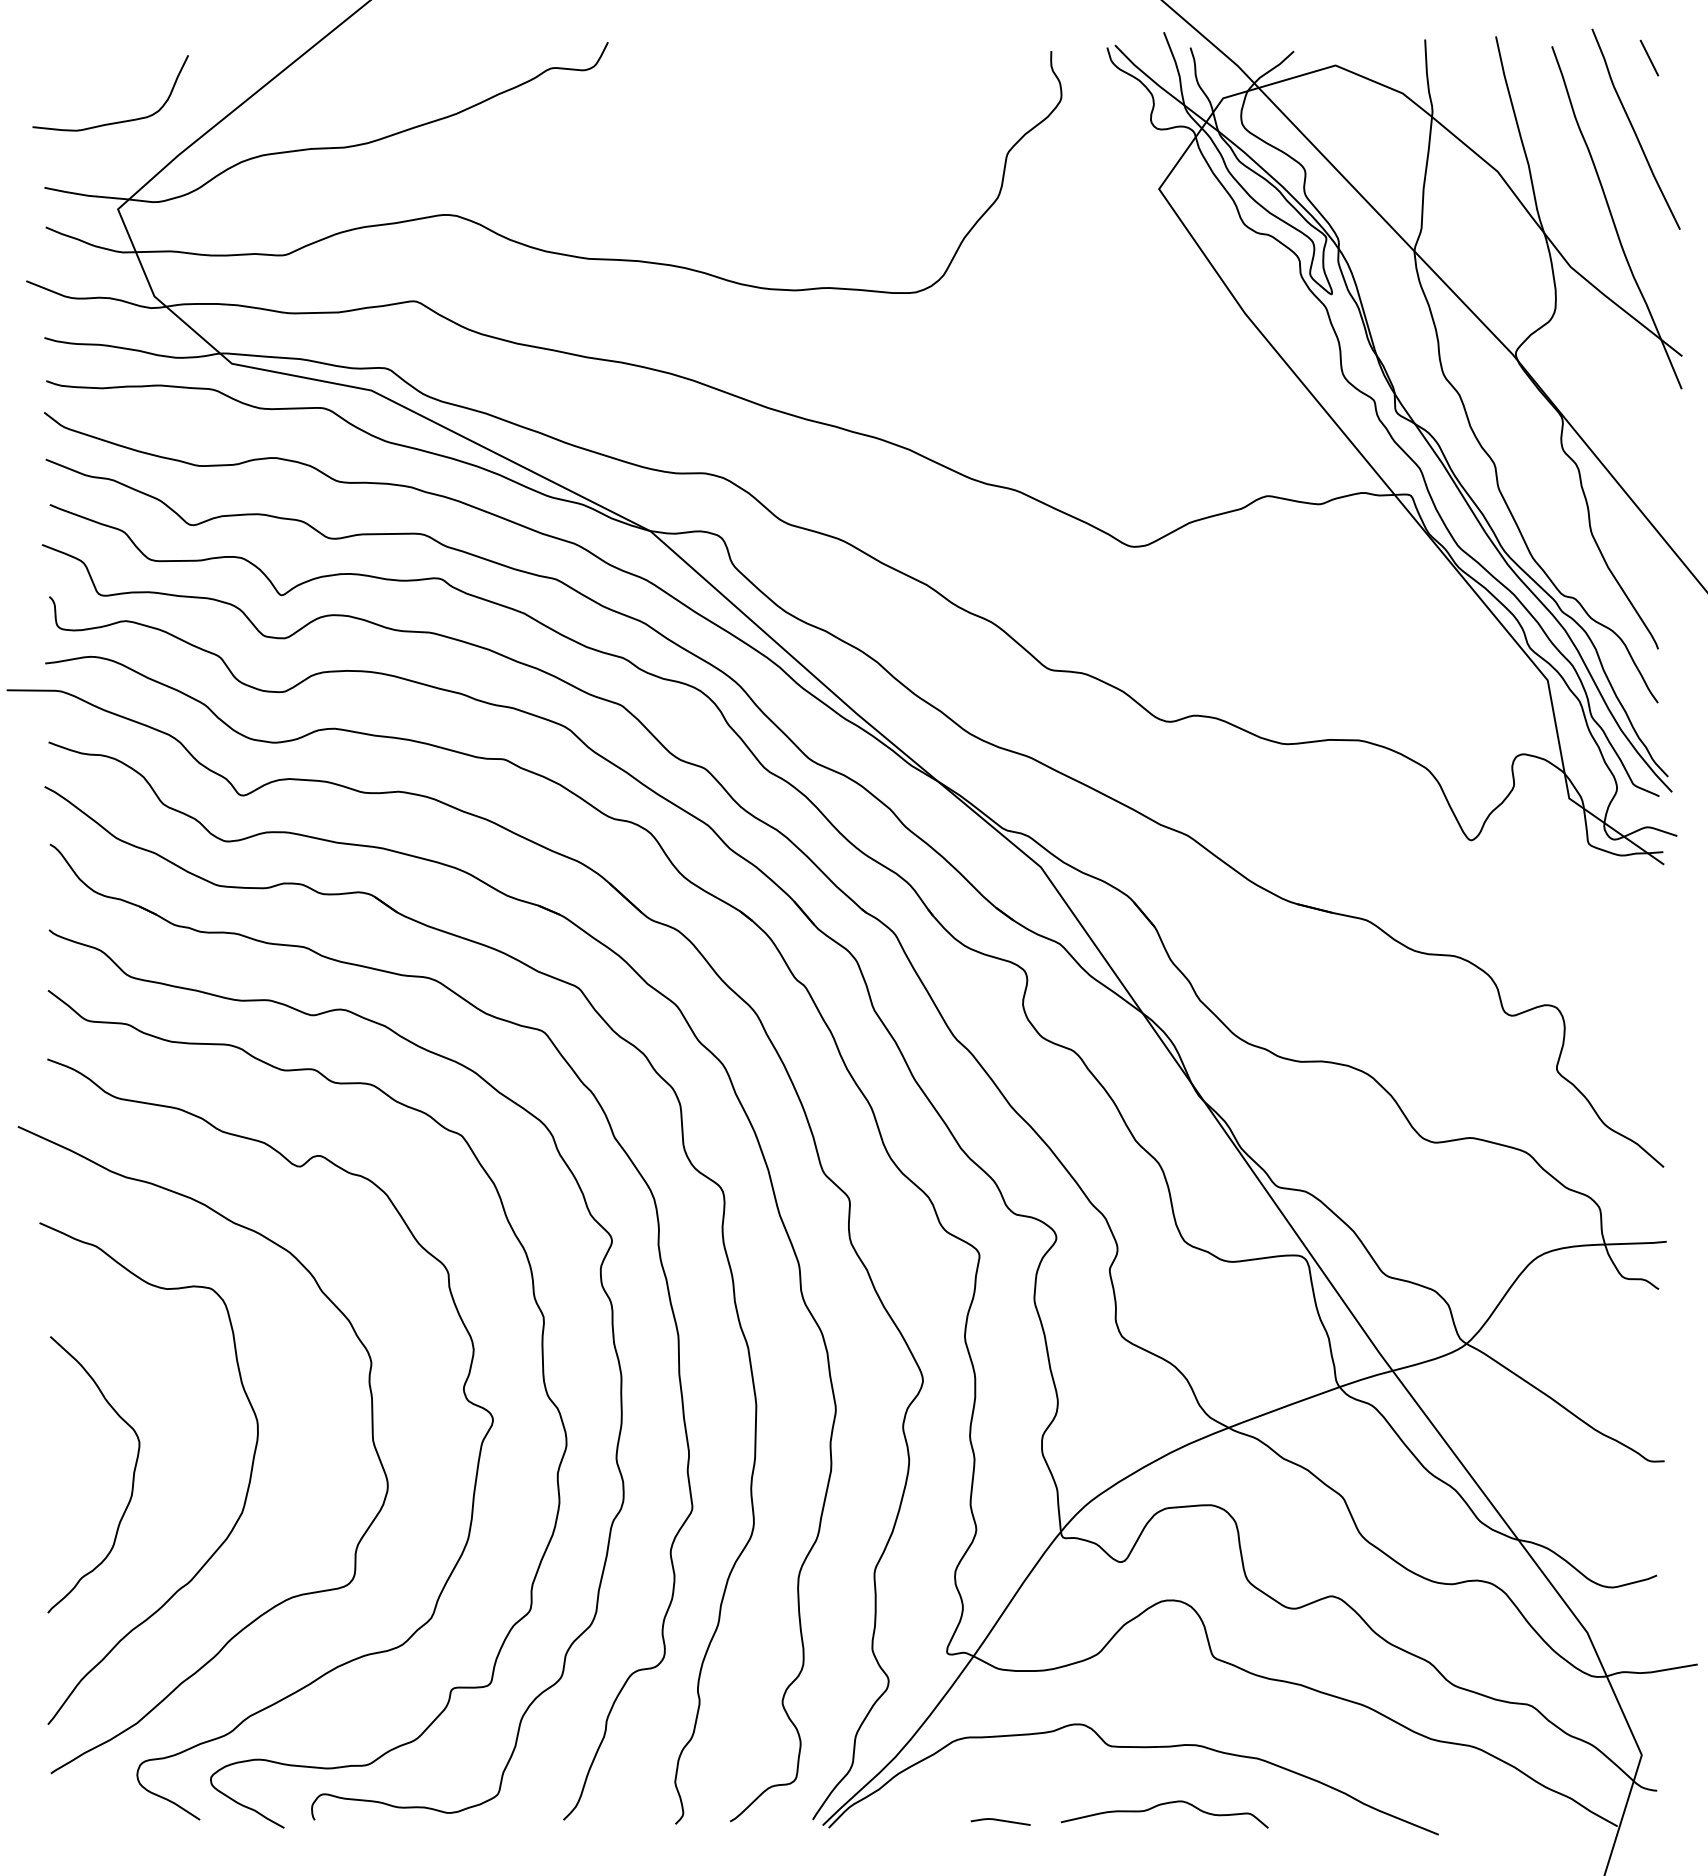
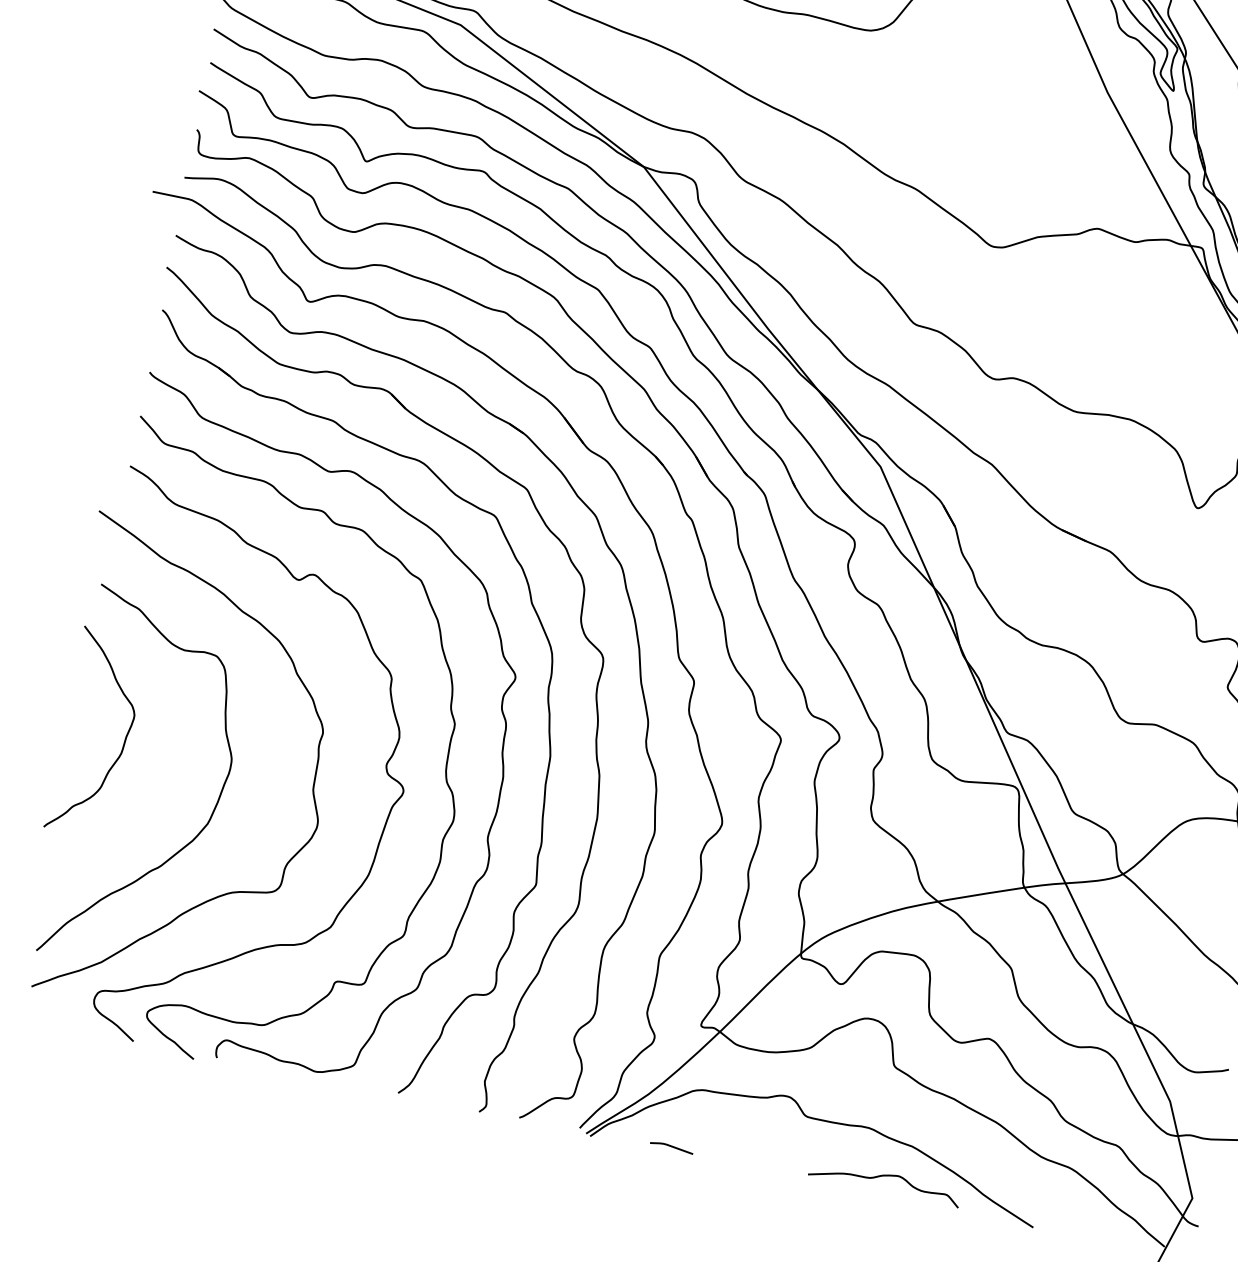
curve: (132, 1477) -> (124, 740), moved
curve: (1161, 1805) -> (883, 1176), moved
line: (1000, 1821) -> (671, 1147), moved

